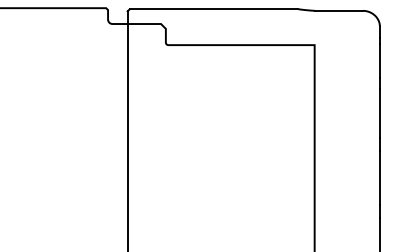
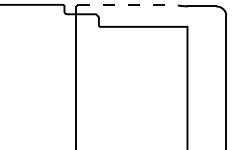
line: (215, 9) -> (128, 5), solid -> dashed

